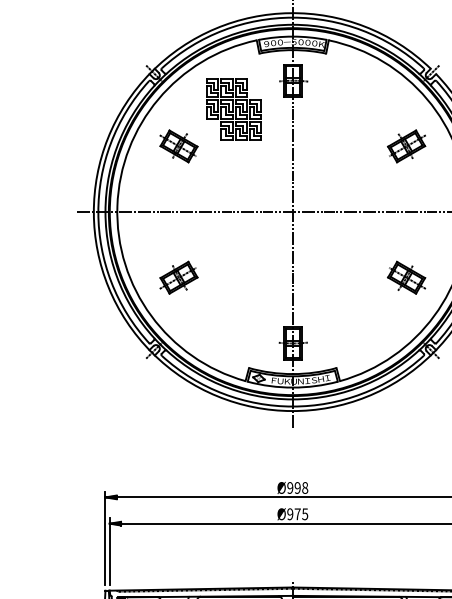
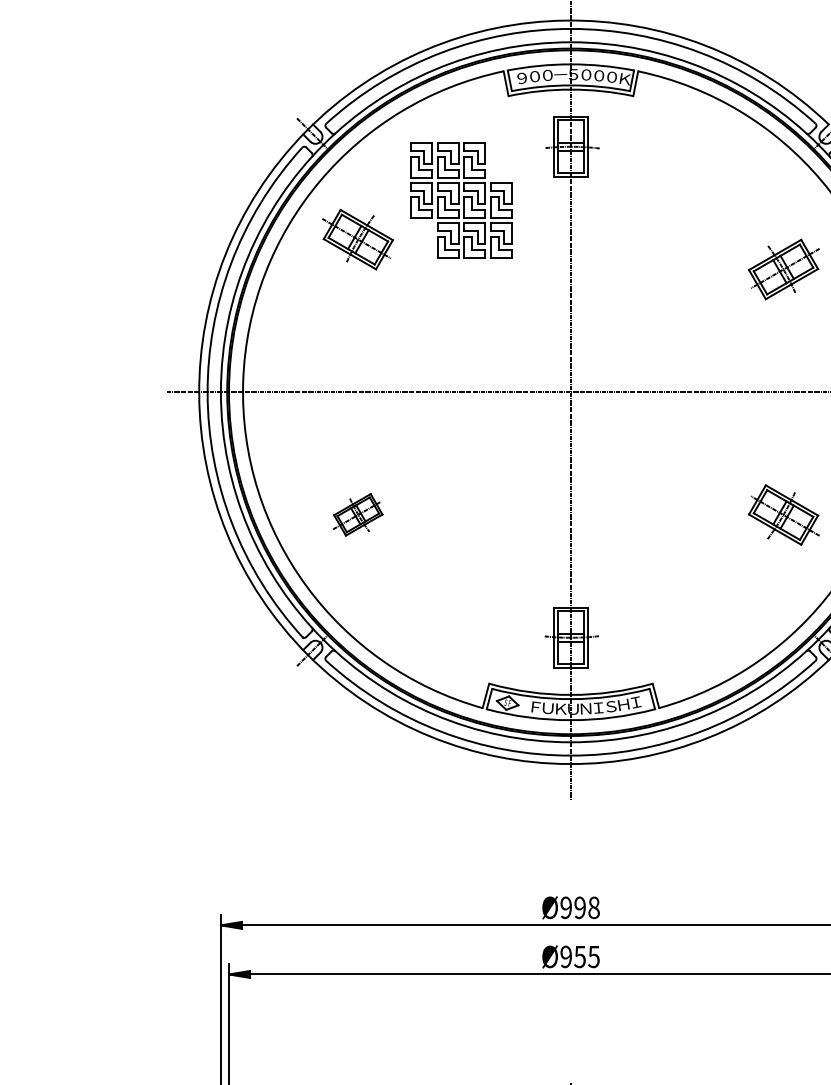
part: (178, 146) -> (357, 239), moved
part: (178, 277) -> (357, 514), size x0.7
text: (297, 514) -> (579, 957), Ø975 -> Ø955

